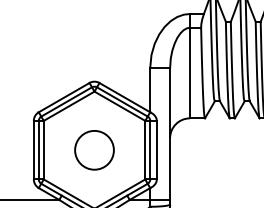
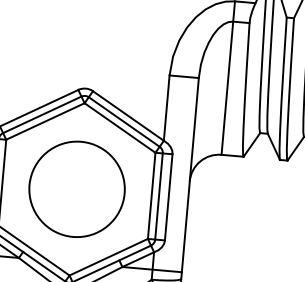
circle: (94, 150) -> (76, 189), size x1.67

